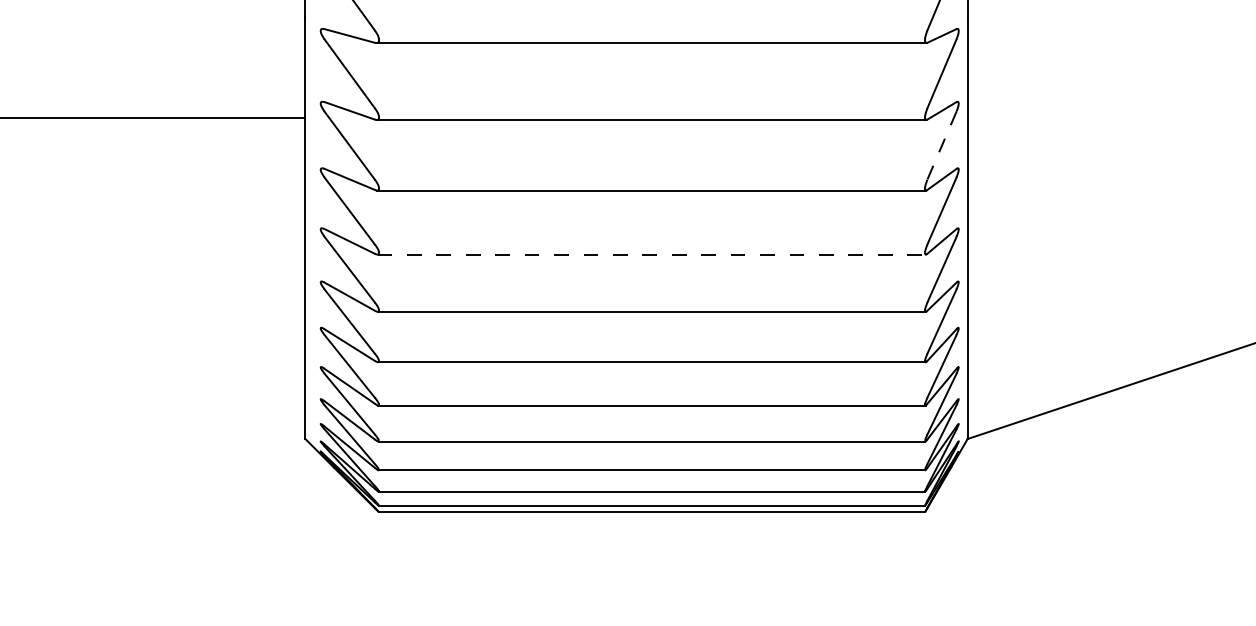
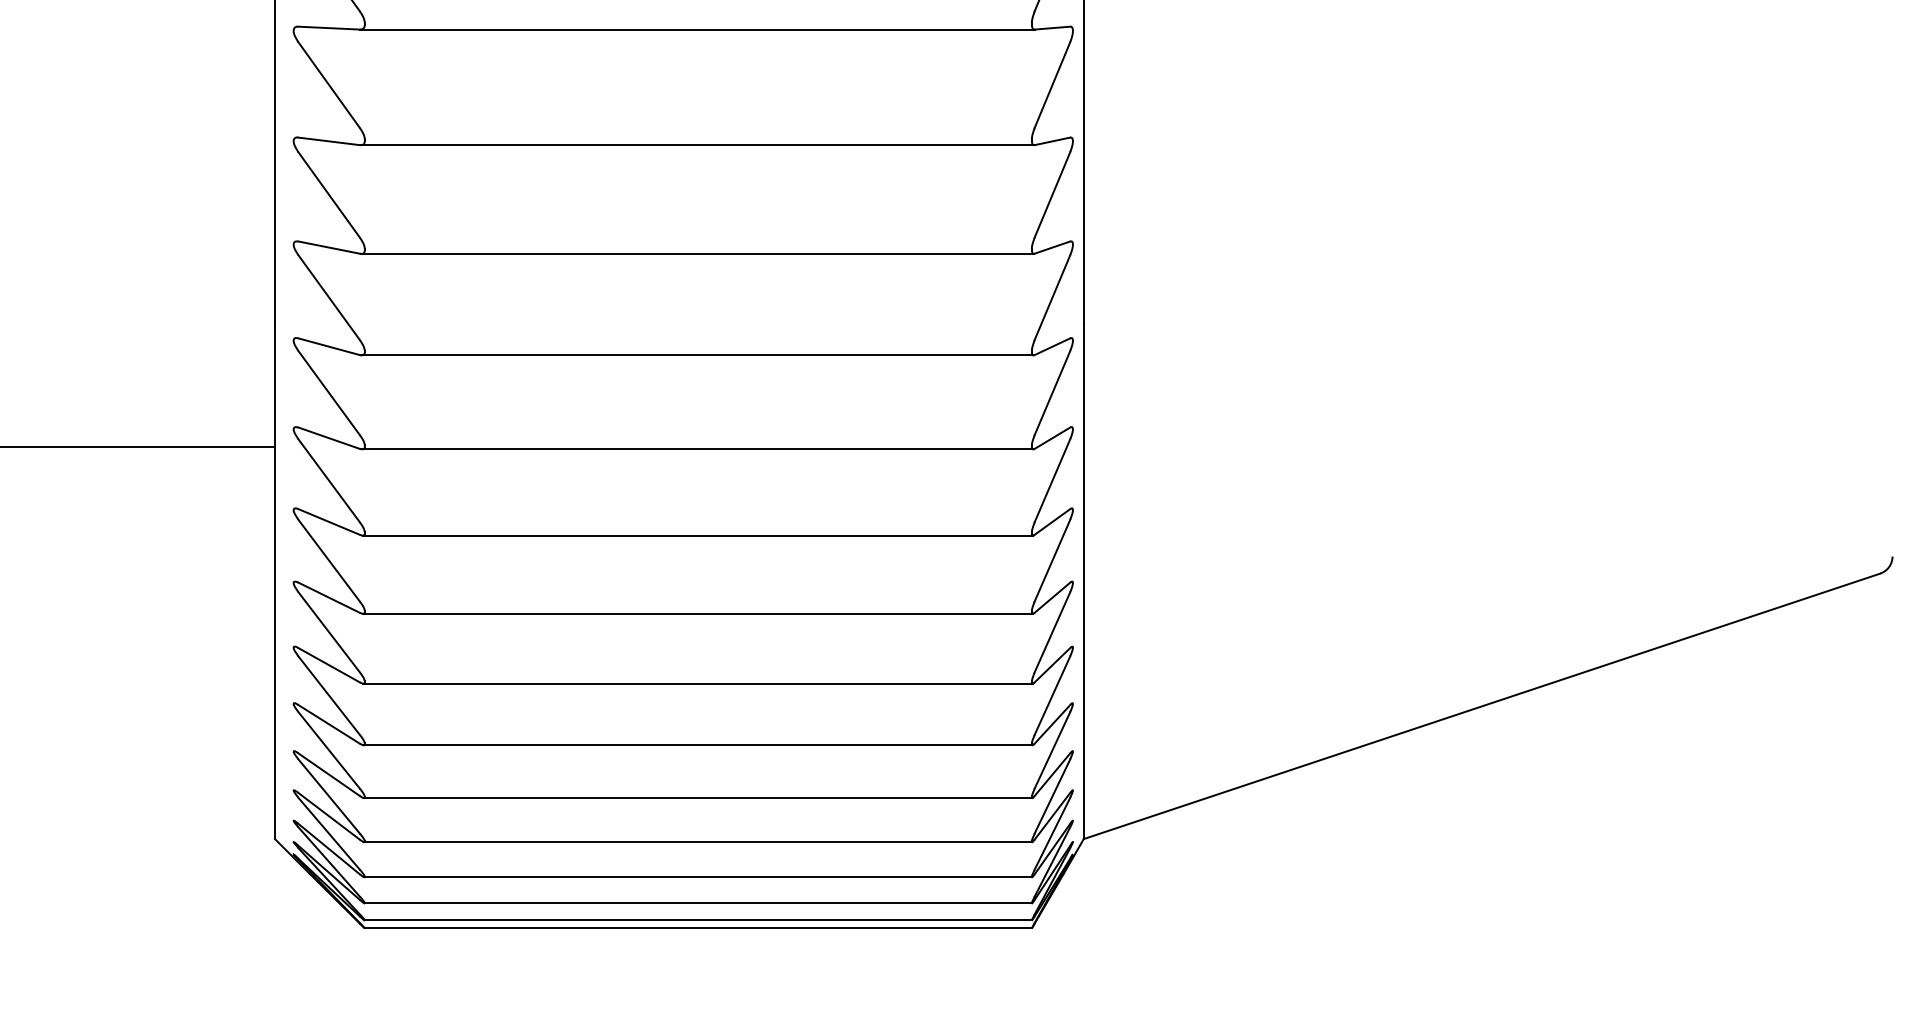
line: (941, 146) -> (1052, 481), dashed -> solid
line: (651, 254) -> (697, 613), dashed -> solid

